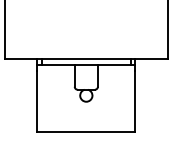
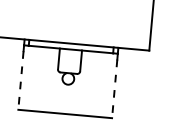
line: (37, 101) -> (21, 80), solid -> dashed
line: (135, 101) -> (114, 88), solid -> dashed

